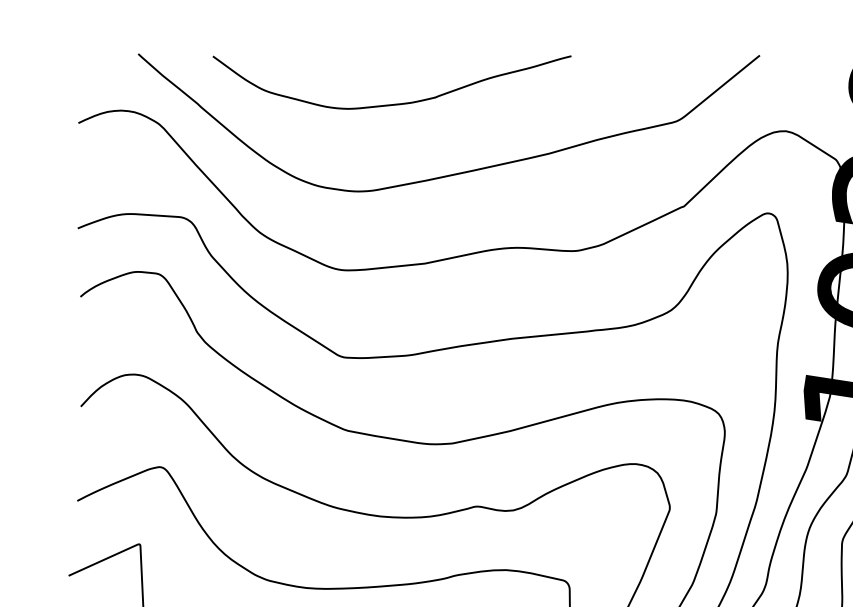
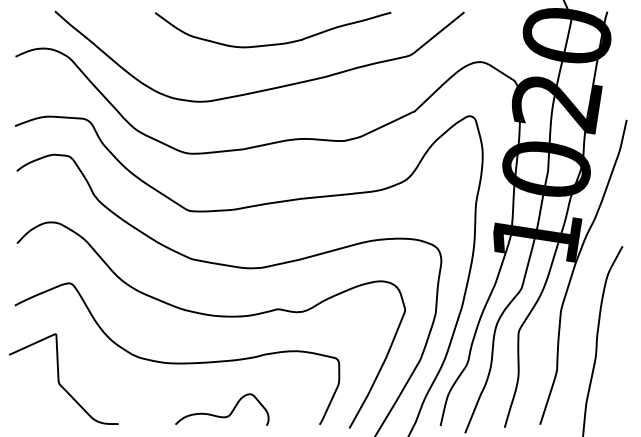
curve: (392, 102) -> (273, 43), moved

